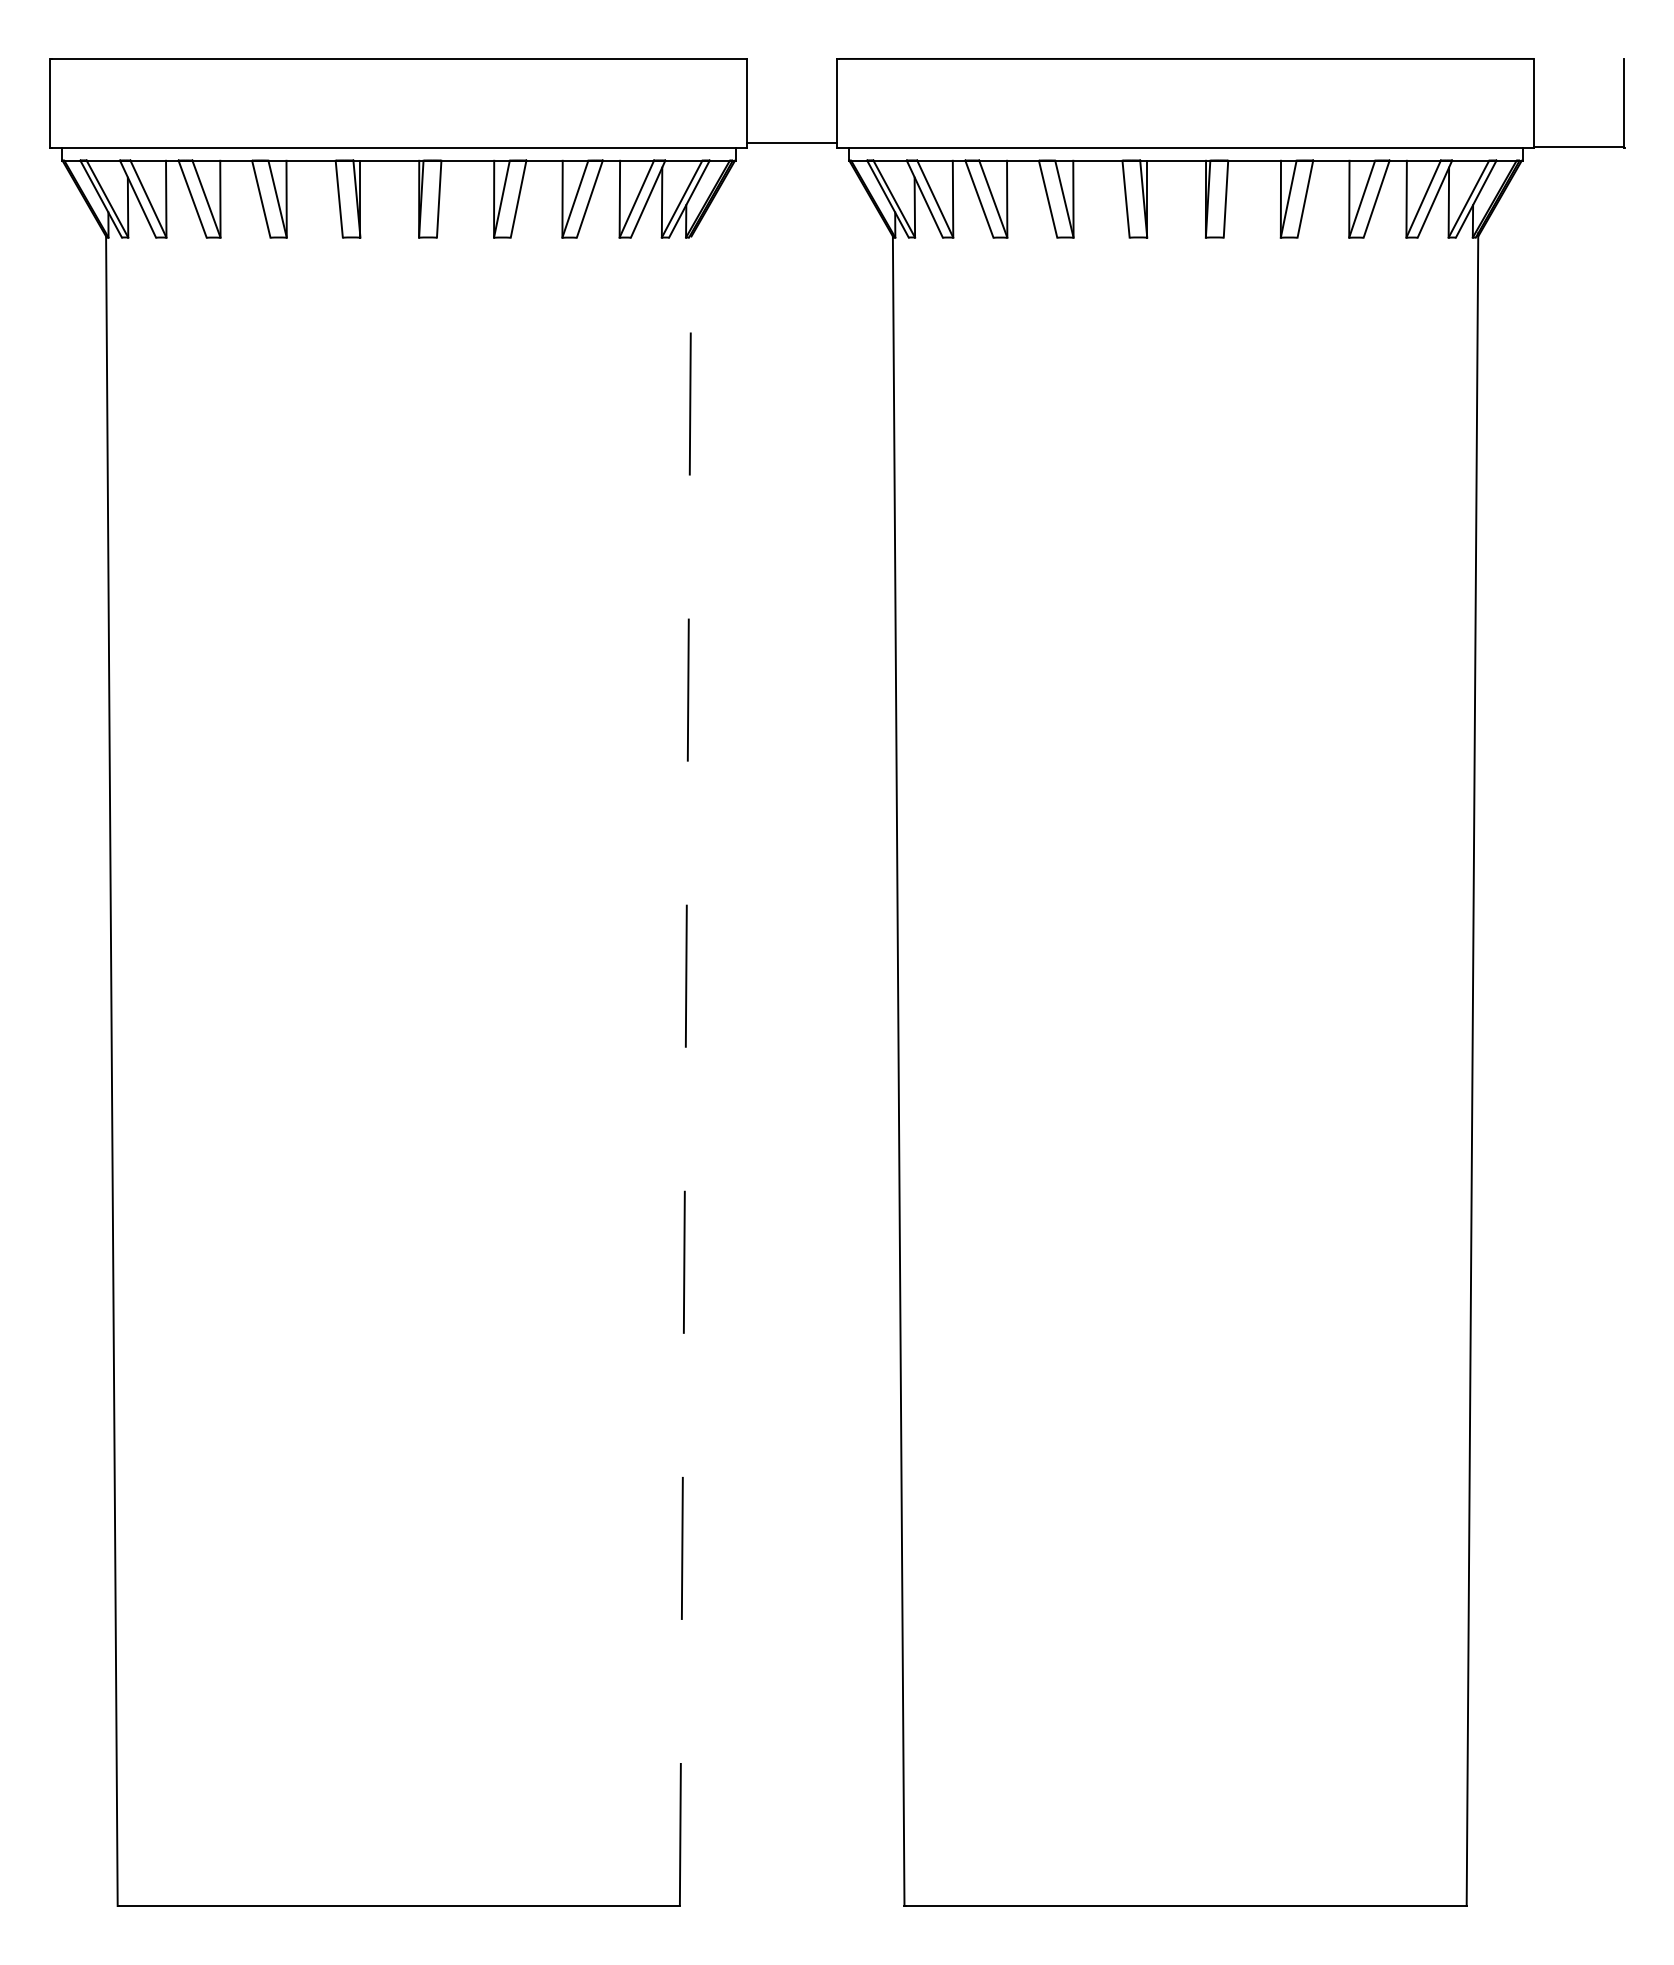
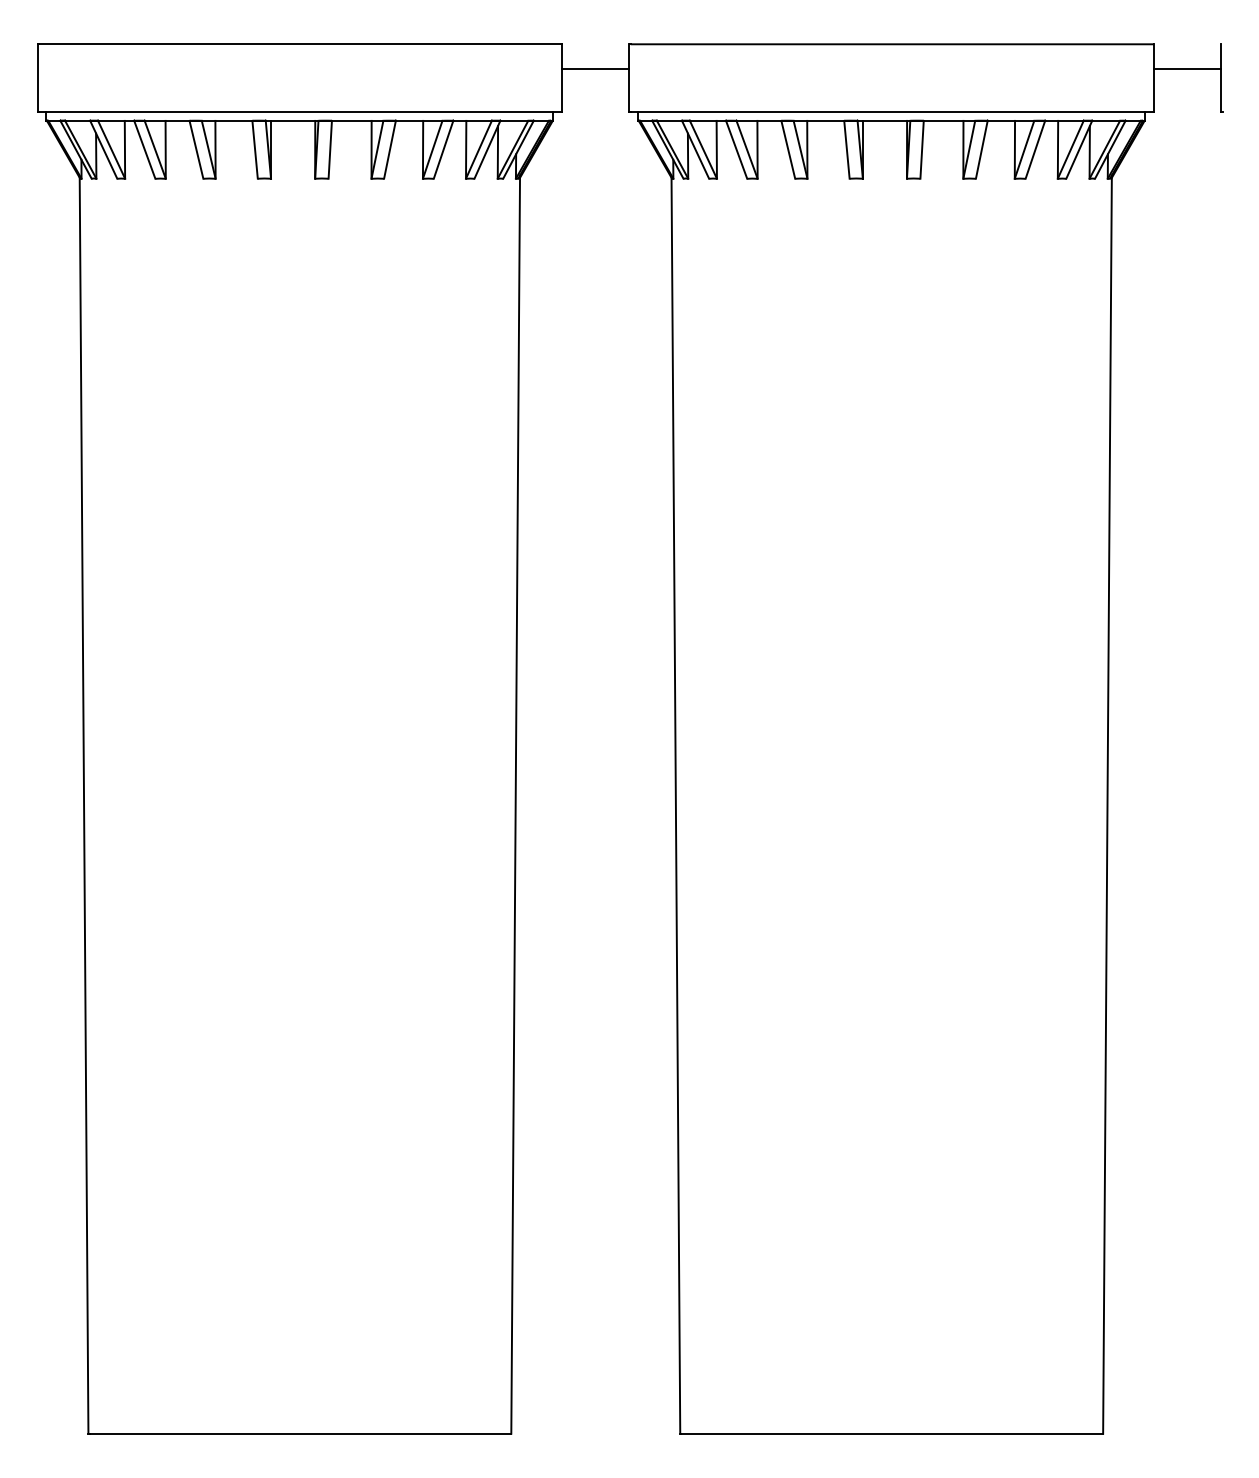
line: (791, 143) -> (595, 68), moved
line: (1578, 147) -> (1187, 68), moved
line: (685, 1069) -> (515, 804), dashed -> solid

